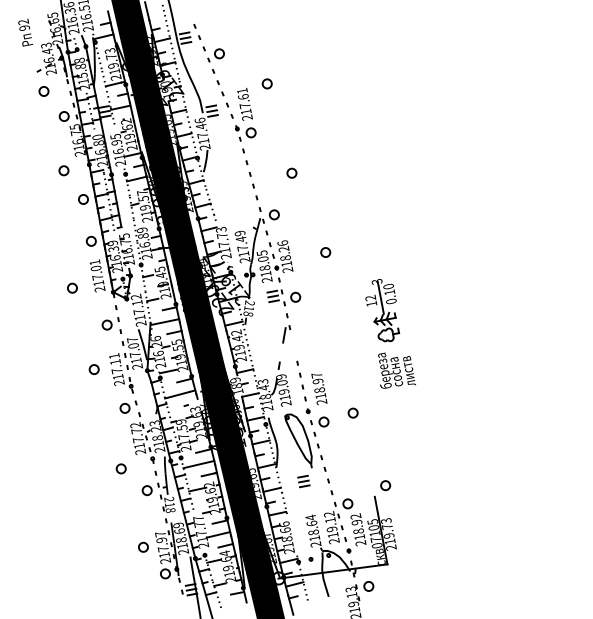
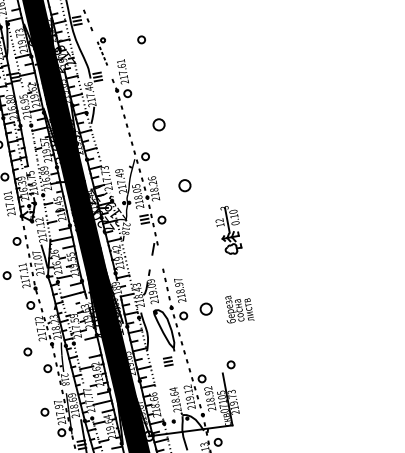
part: (218, 77) -> (102, 51), size x0.6
circle: (266, 83) -> (141, 39), moved
circle: (291, 172) -> (158, 124), size x1.6
circle: (325, 252) -> (184, 185), size x1.6
text: (396, 370) -> (239, 309), moved
circle: (352, 412) -> (205, 308), size x1.6
line: (198, 464) -> (87, 348), removed

